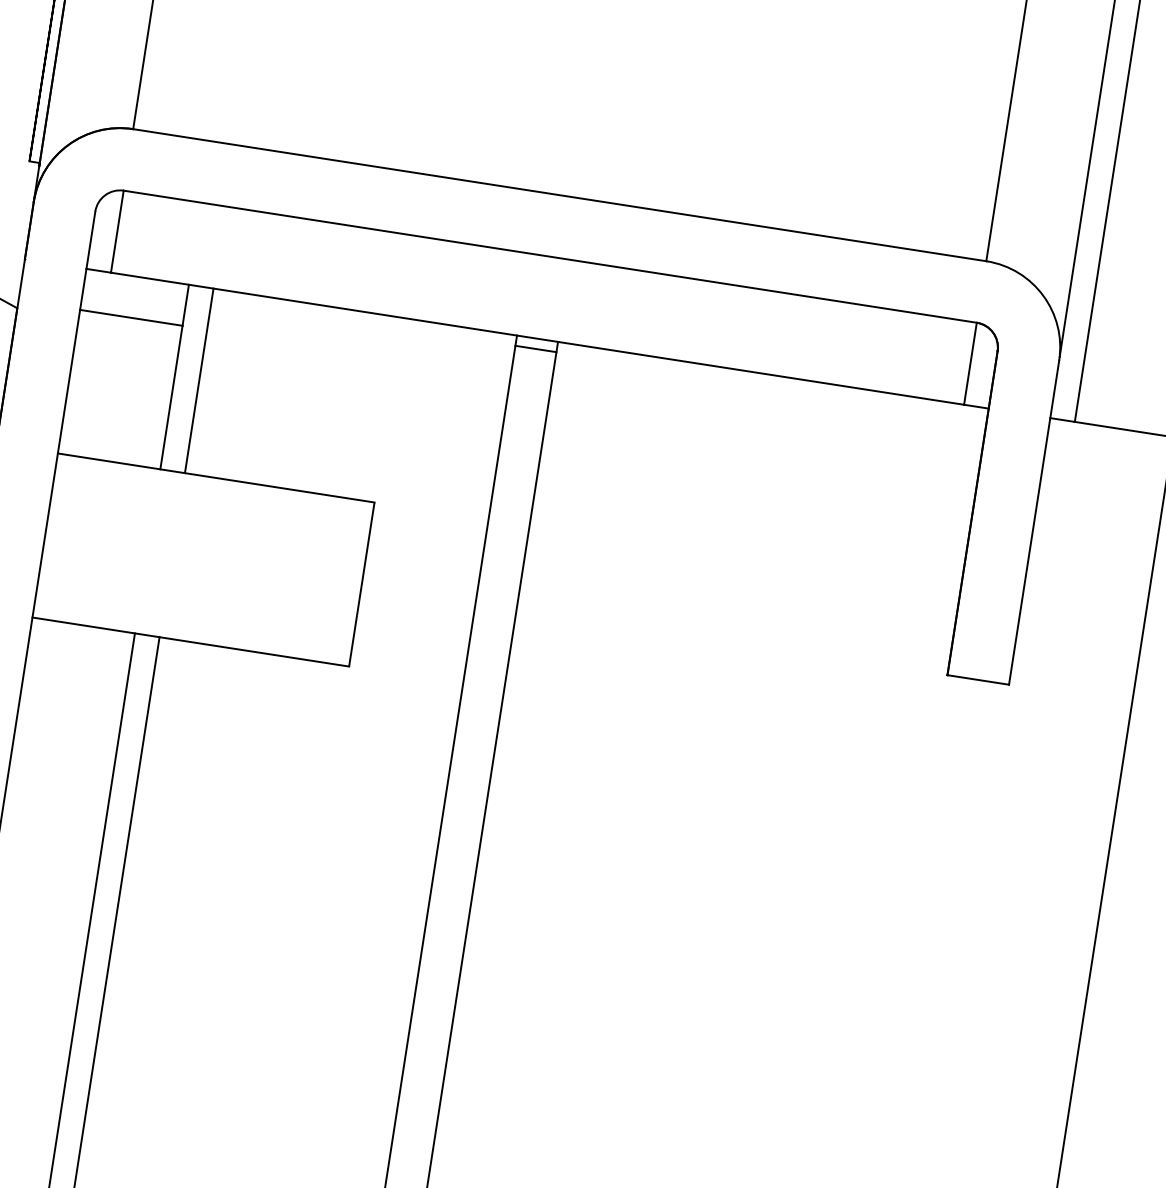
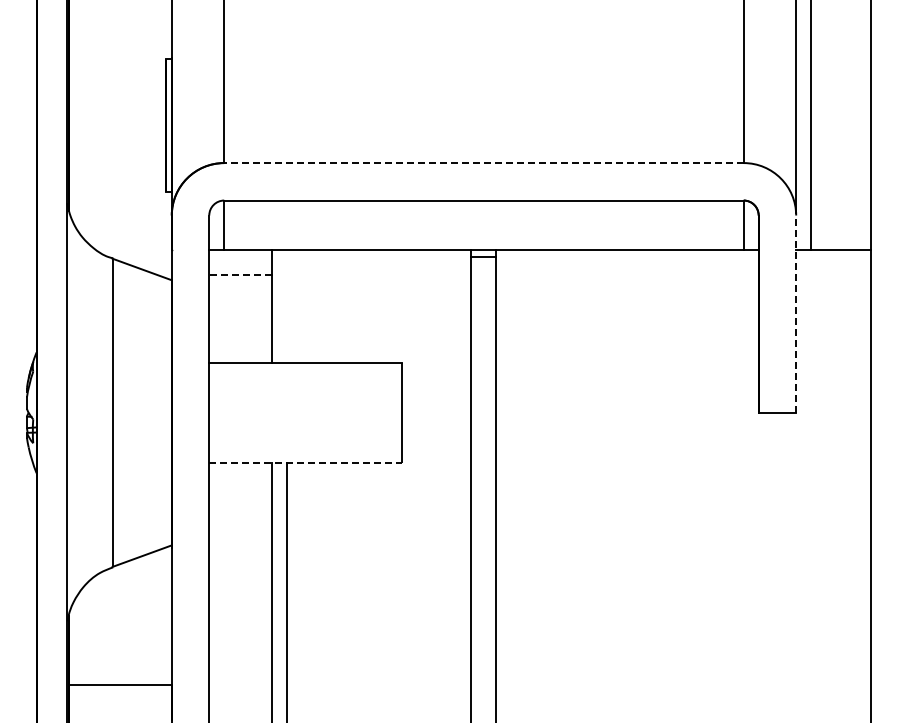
line: (560, 196) -> (484, 163), solid -> dashed
line: (129, 317) -> (239, 275), solid -> dashed
line: (199, 380) -> (286, 306), removed
line: (1034, 523) -> (796, 314), solid -> dashed
line: (192, 641) -> (306, 462), solid -> dashed

